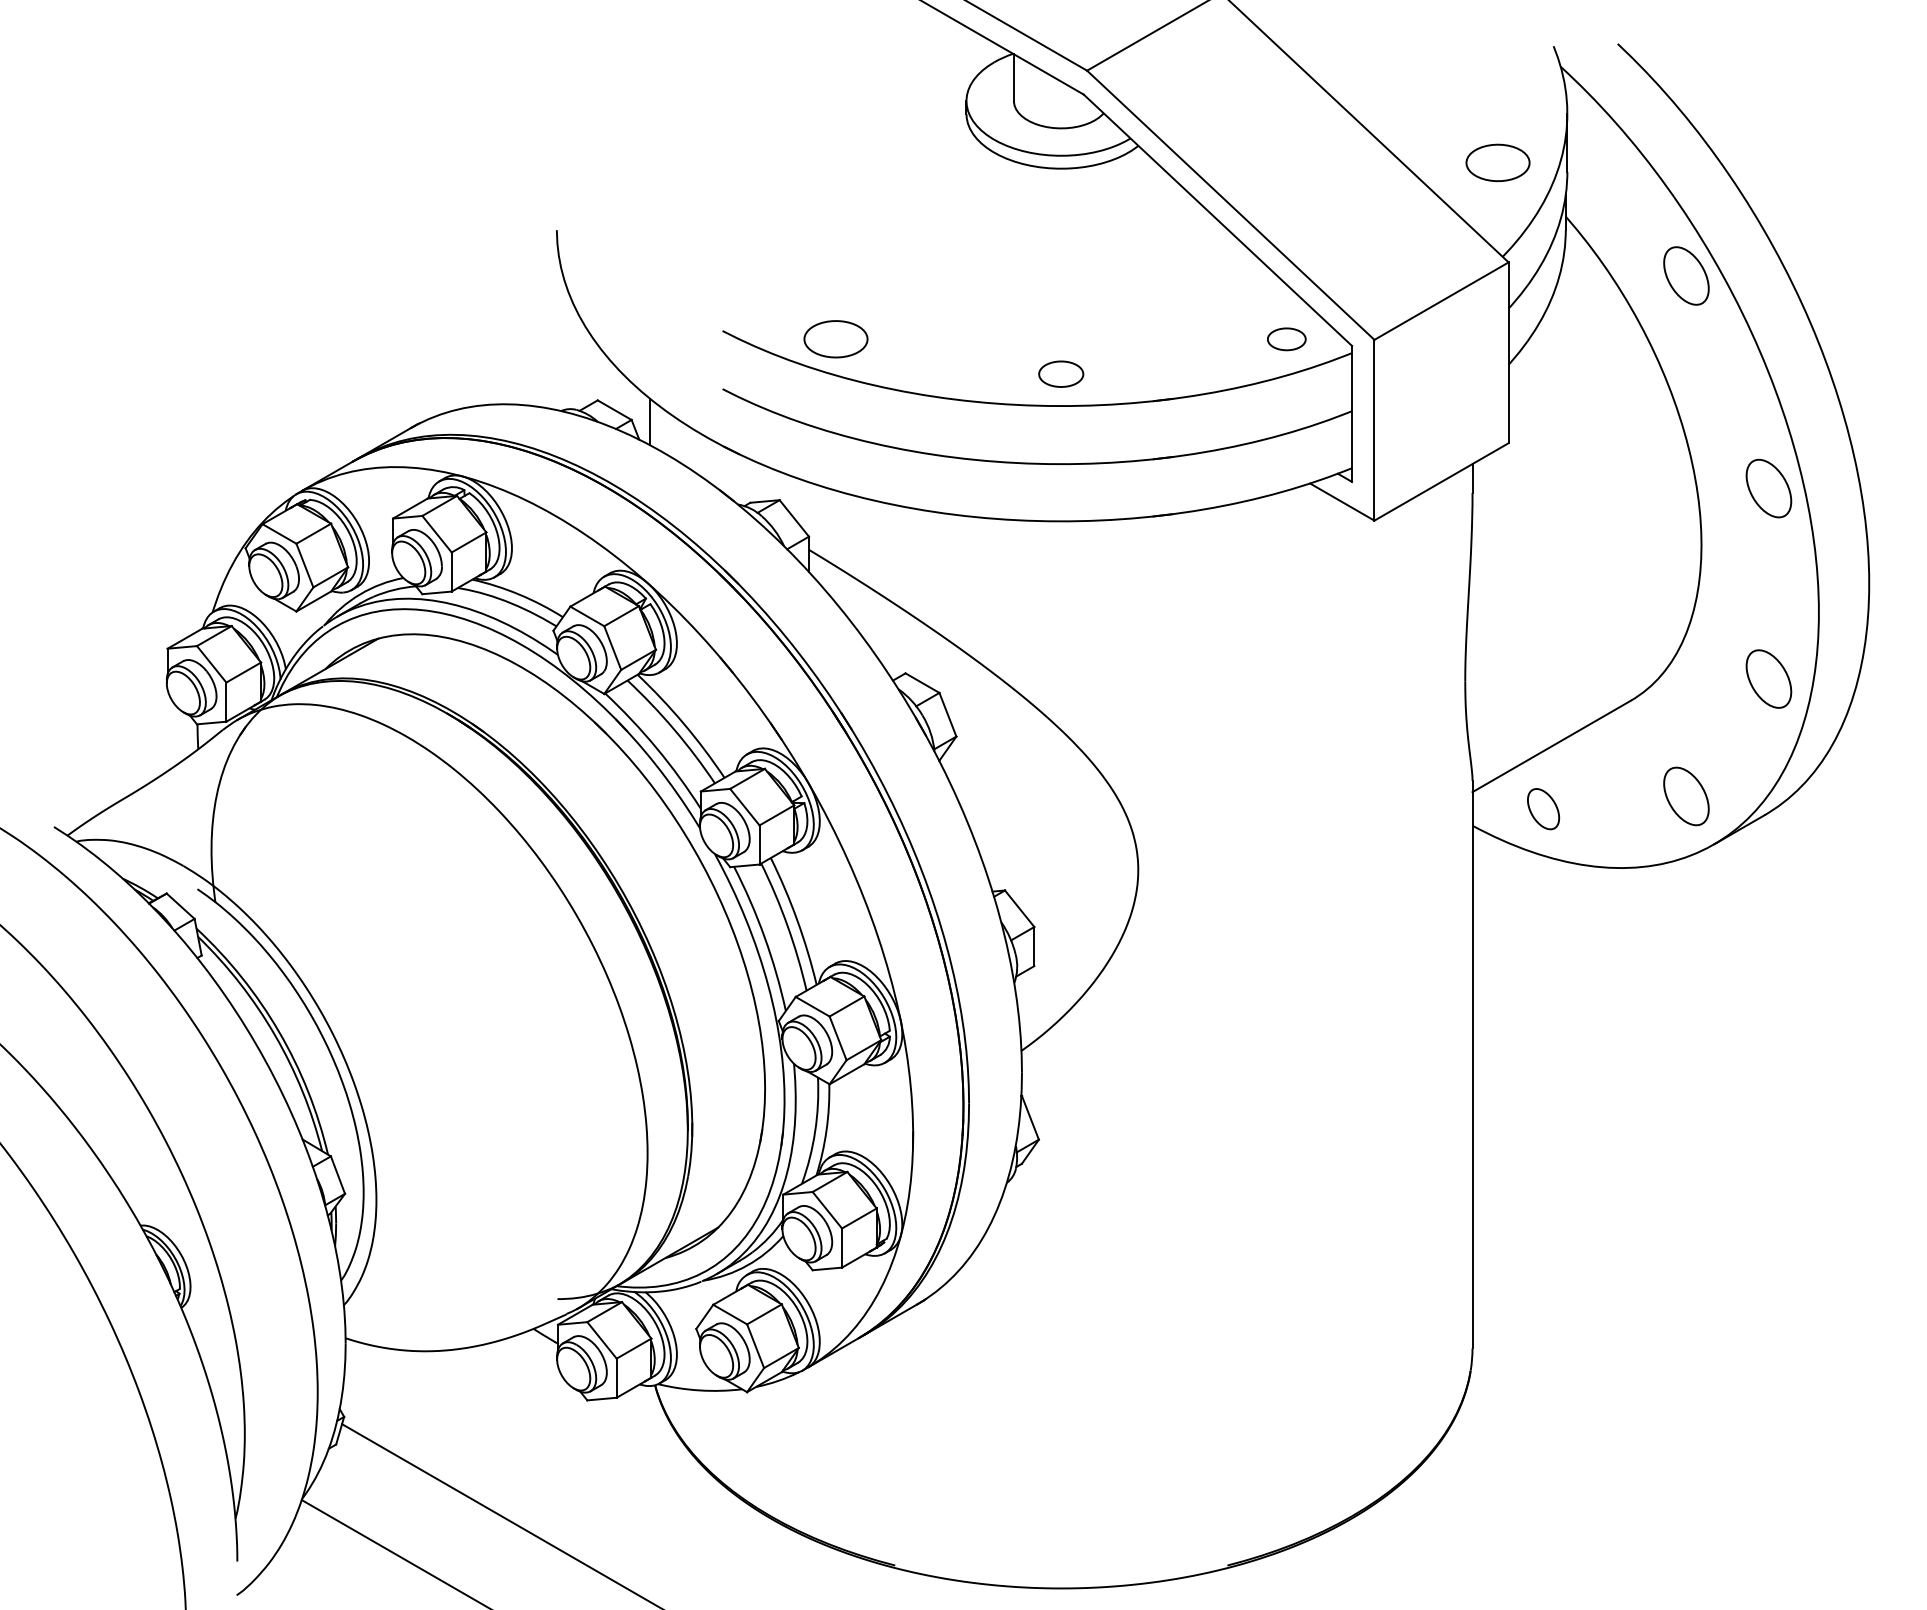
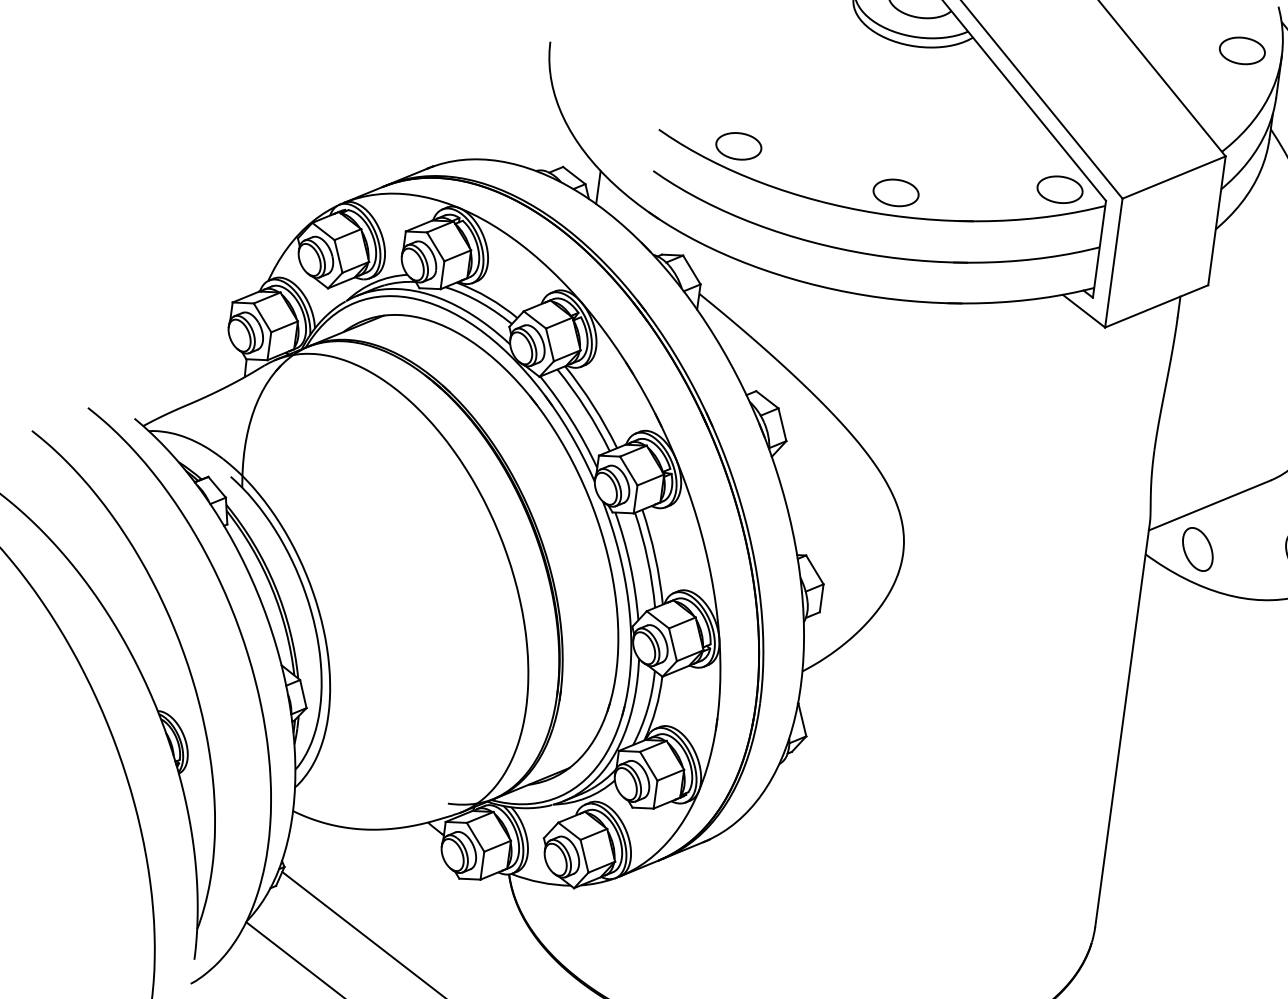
part: (1497, 162) -> (1242, 50), moved
part: (1286, 339) -> (1059, 189), size x1.67
part: (1060, 374) -> (895, 193), size x1.43
part: (1543, 808) -> (1197, 548), size x1.43

